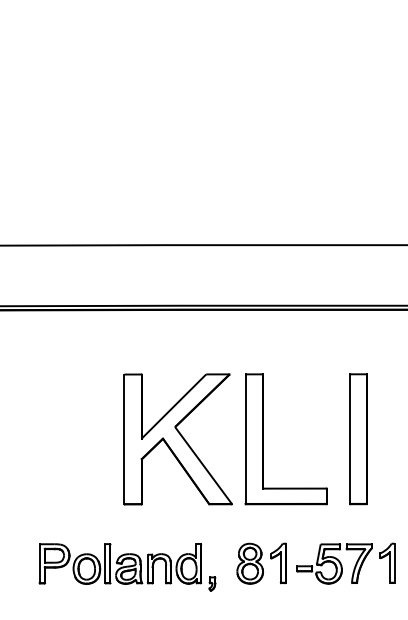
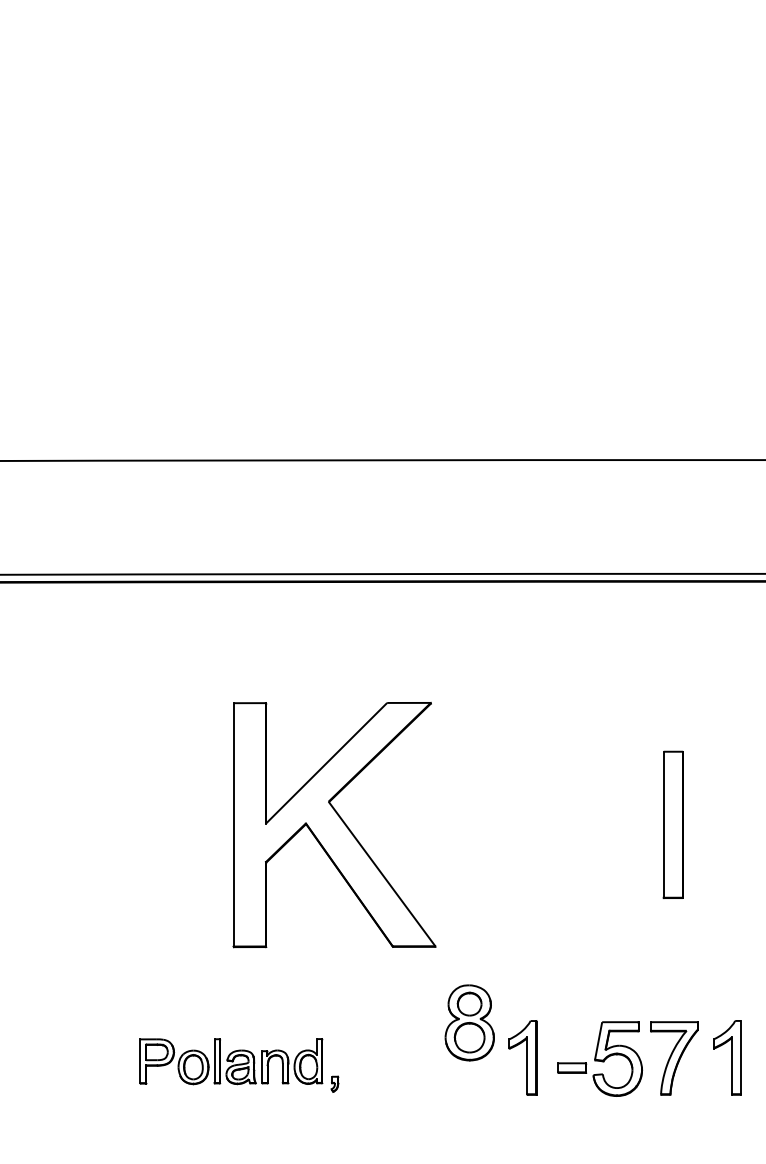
part: (263, 439) -> (494, 825), removed
part: (358, 439) -> (673, 825), size x0.6
part: (249, 563) -> (468, 1022), moved
part: (127, 567) -> (239, 1065), size x0.6

